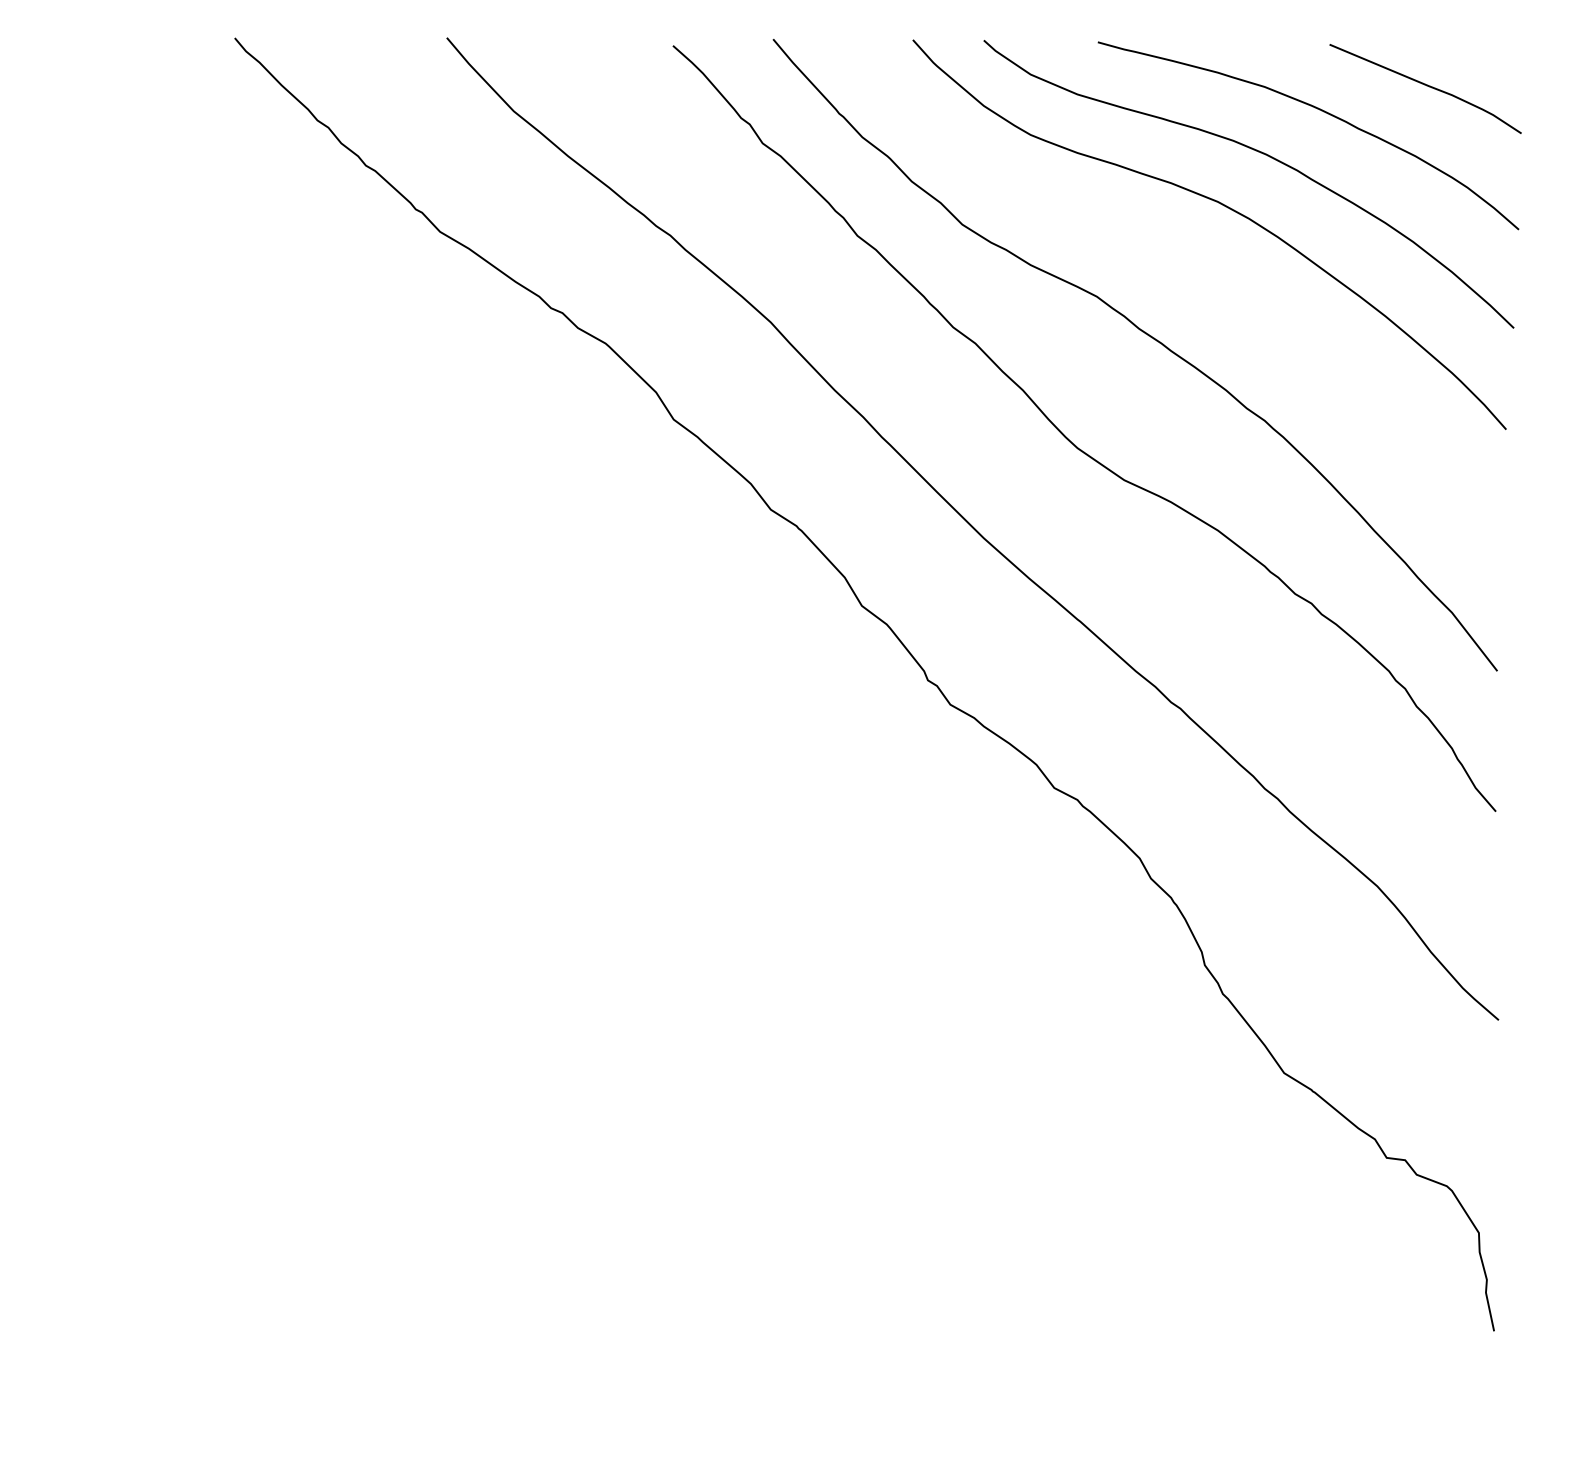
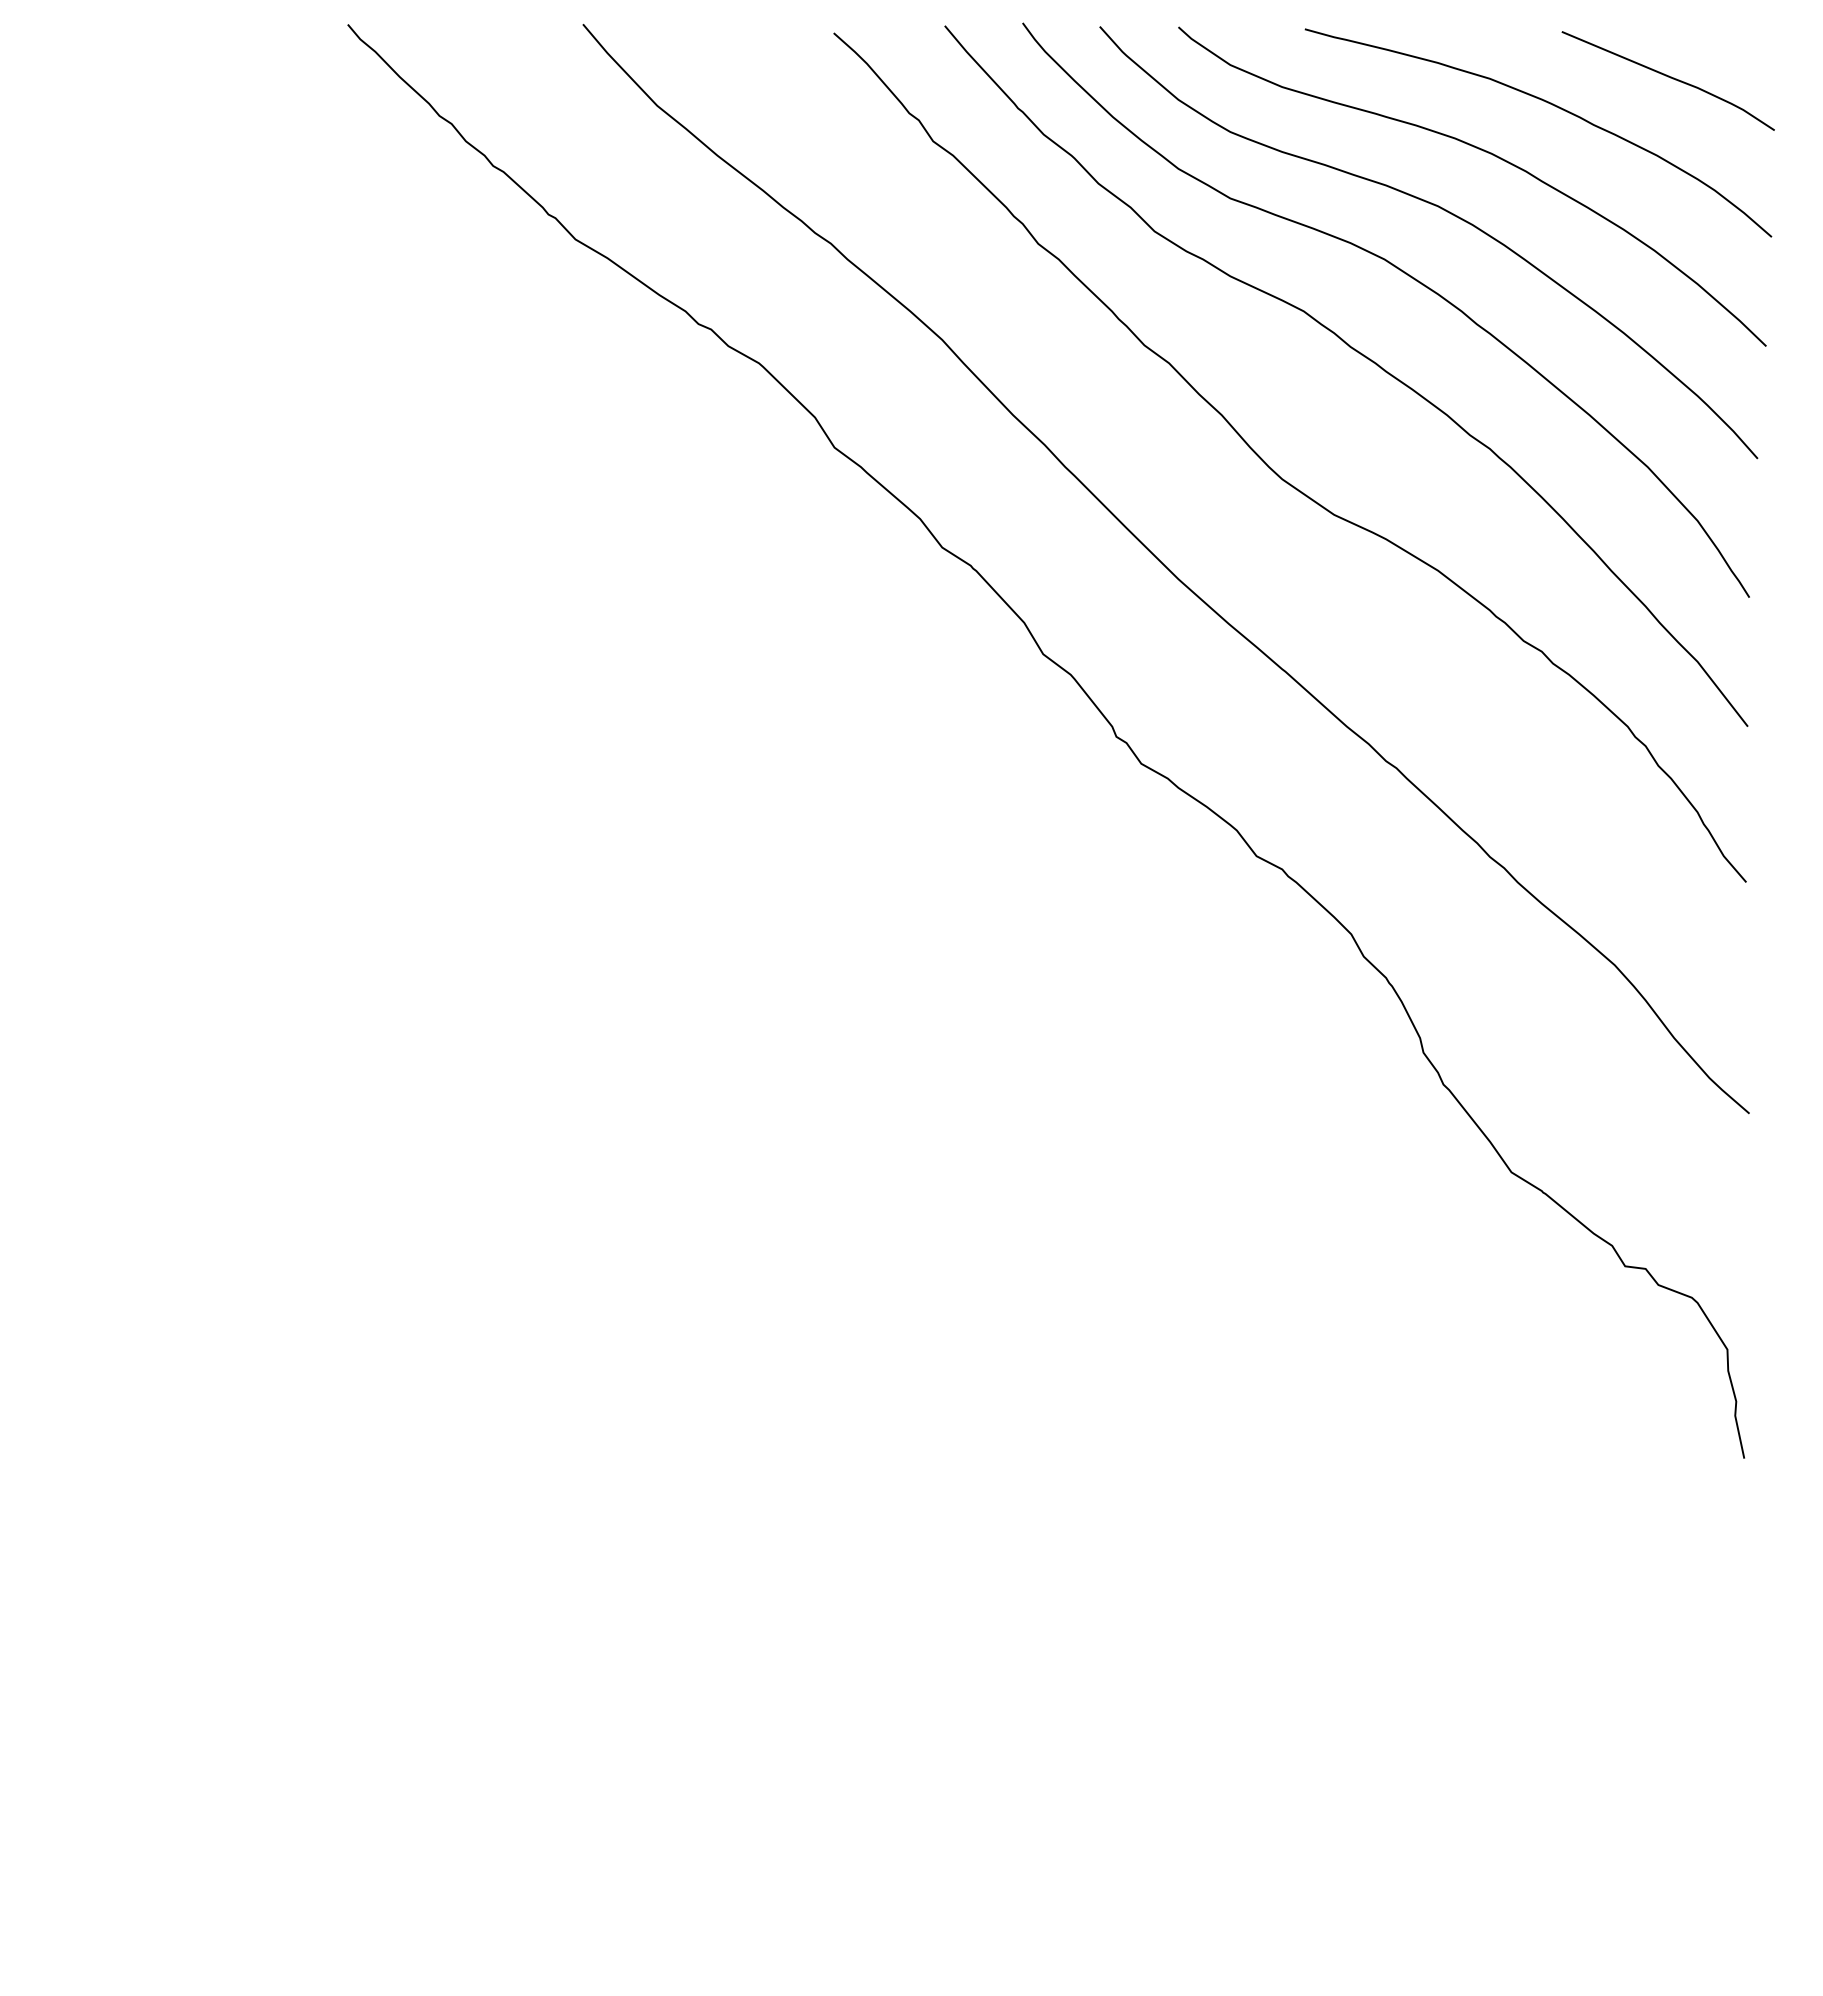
curve: (1191, 265) -> (1408, 276), added

